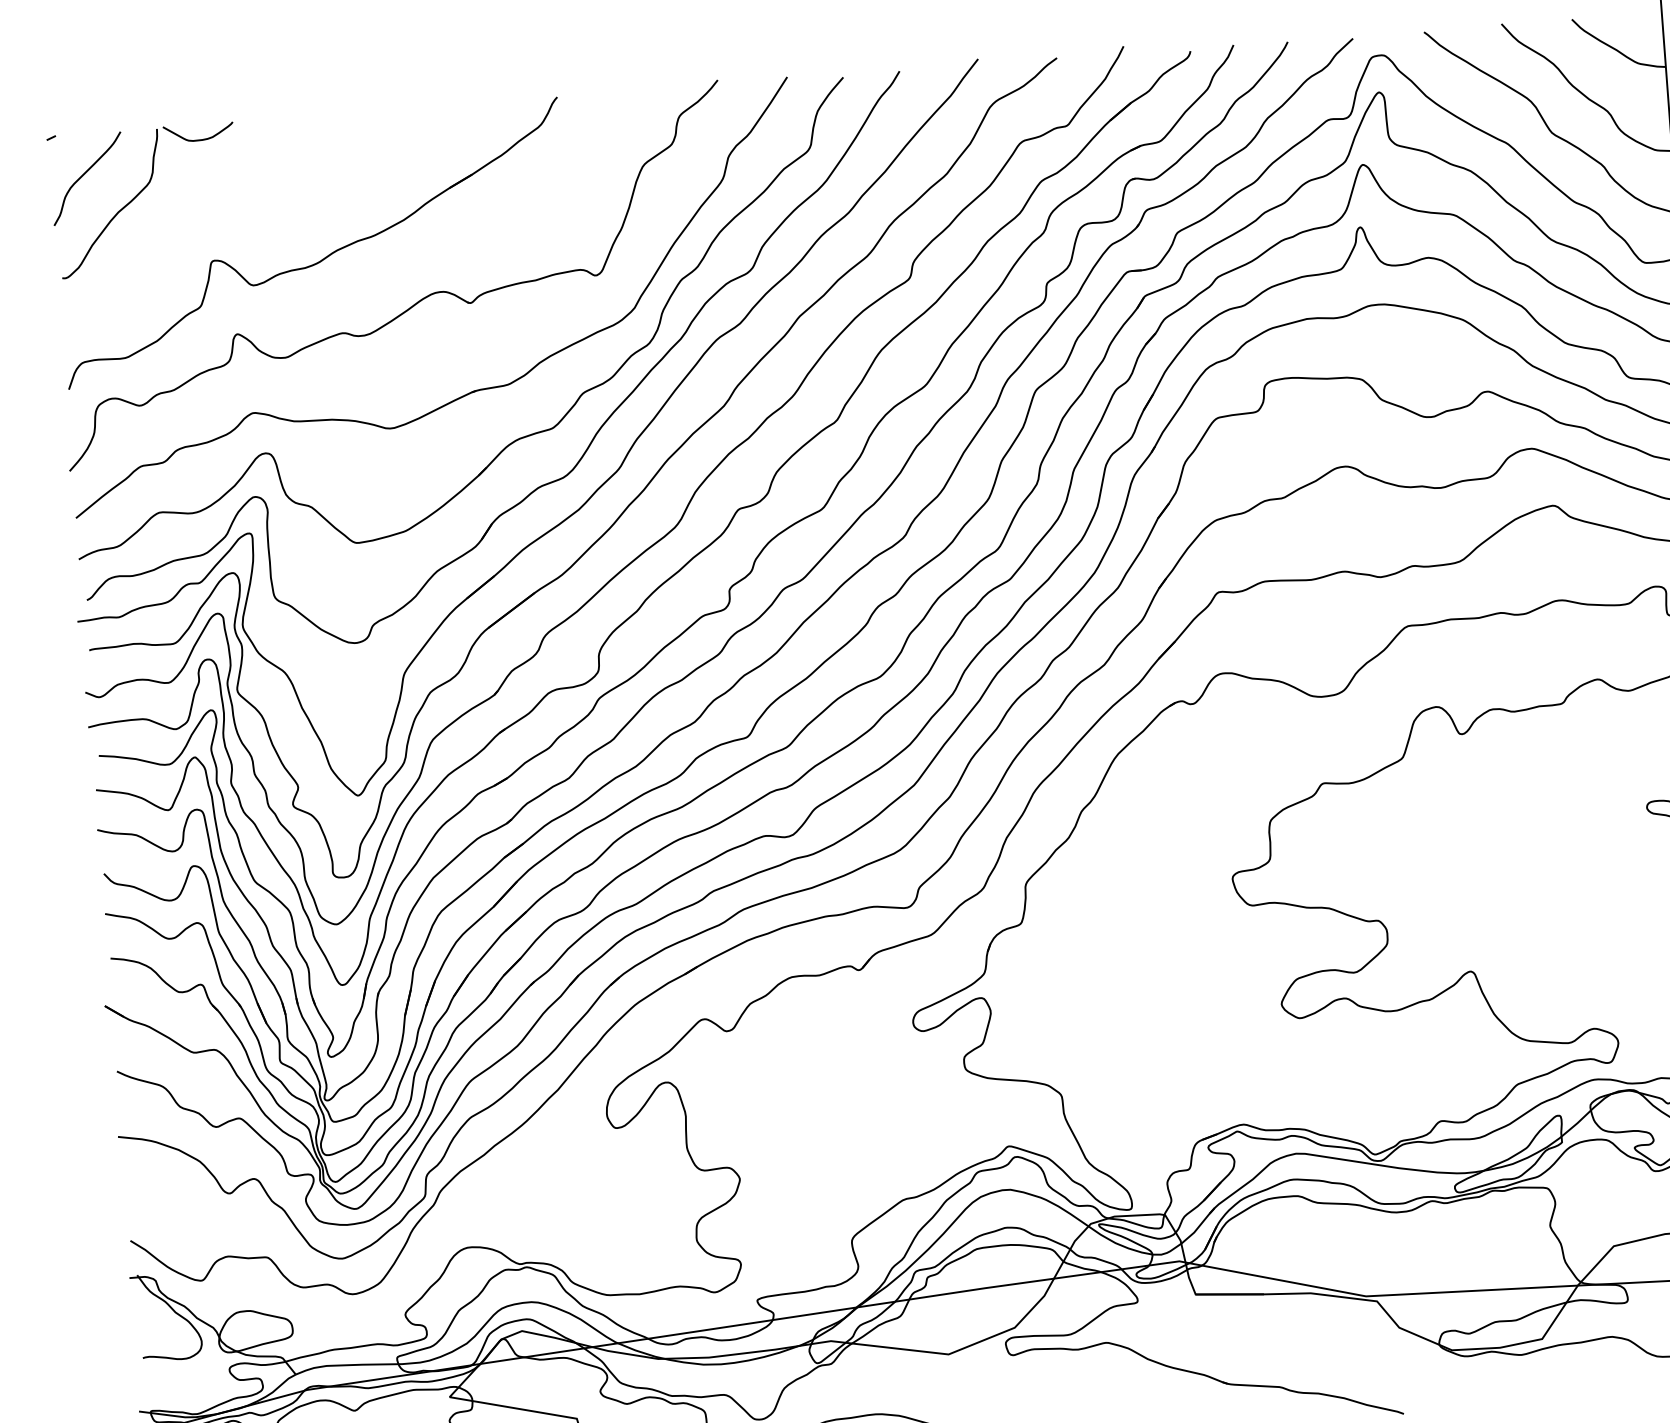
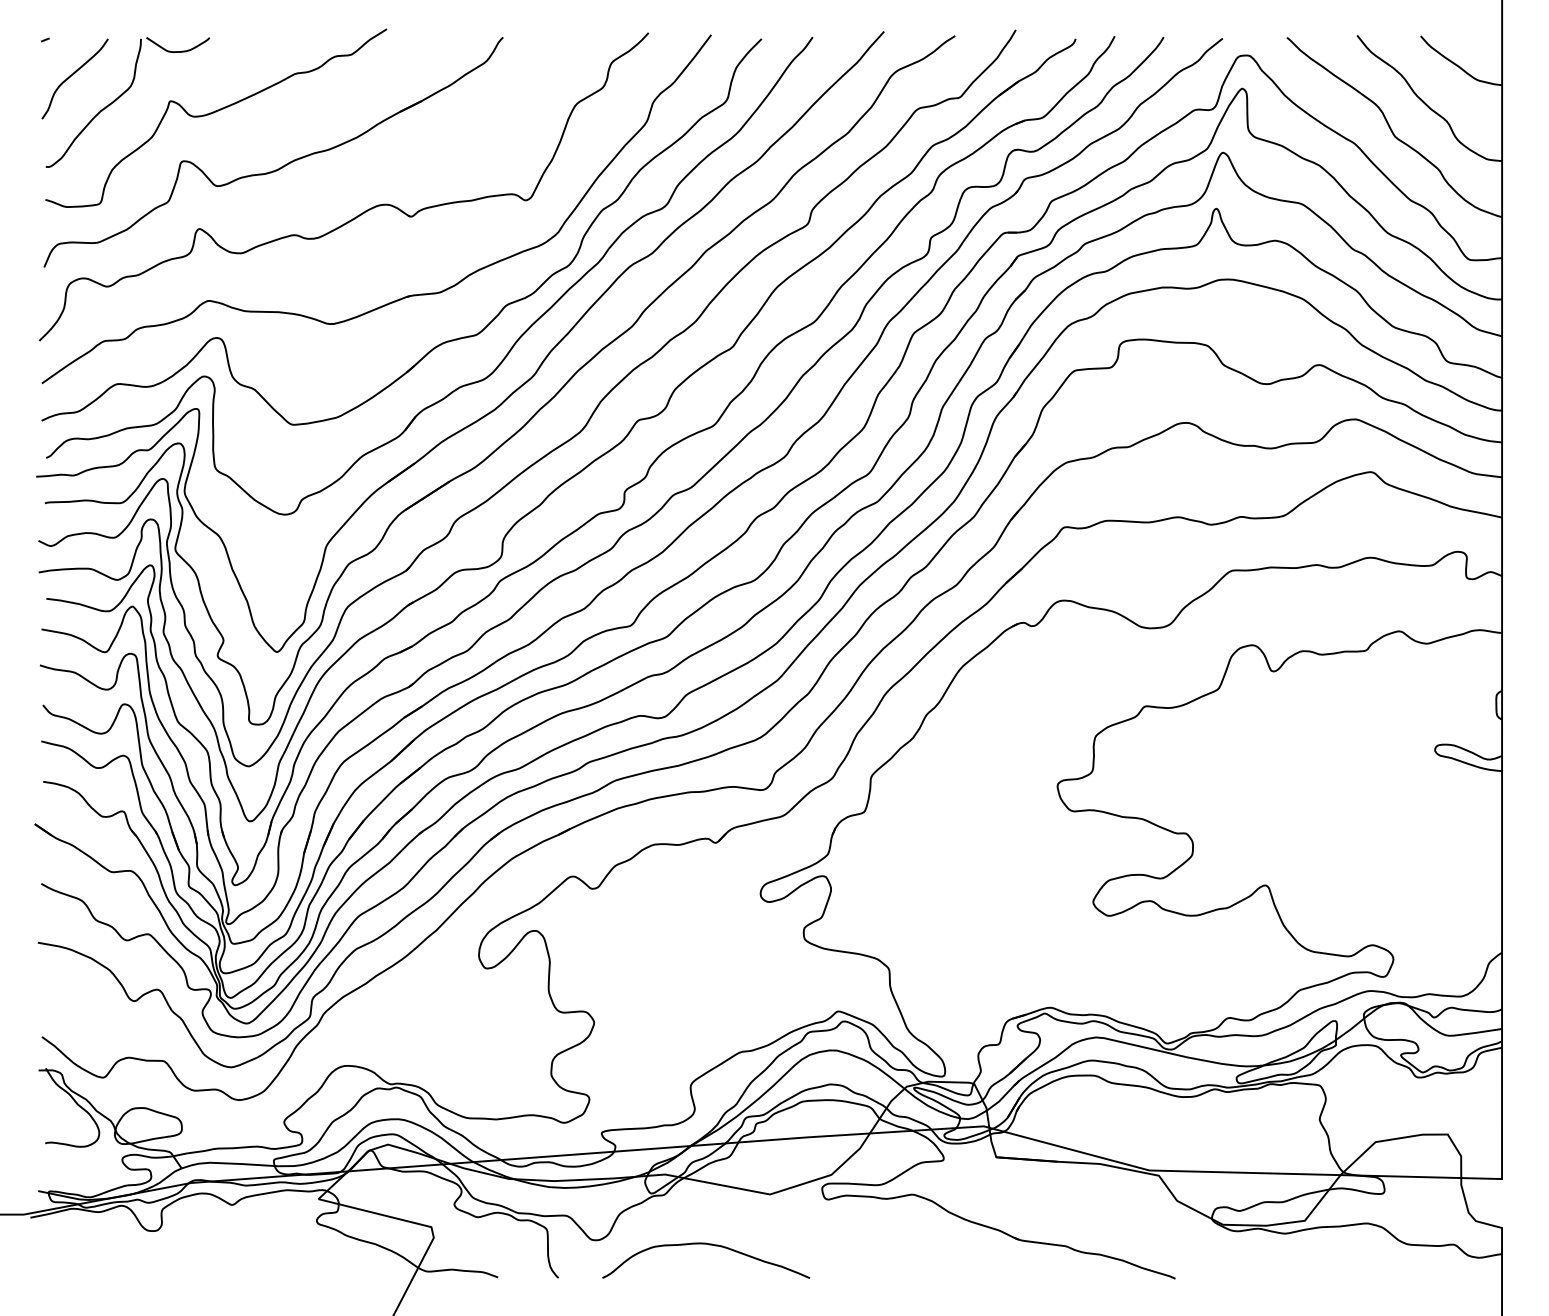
curve: (246, 204) -> (216, 112), added

